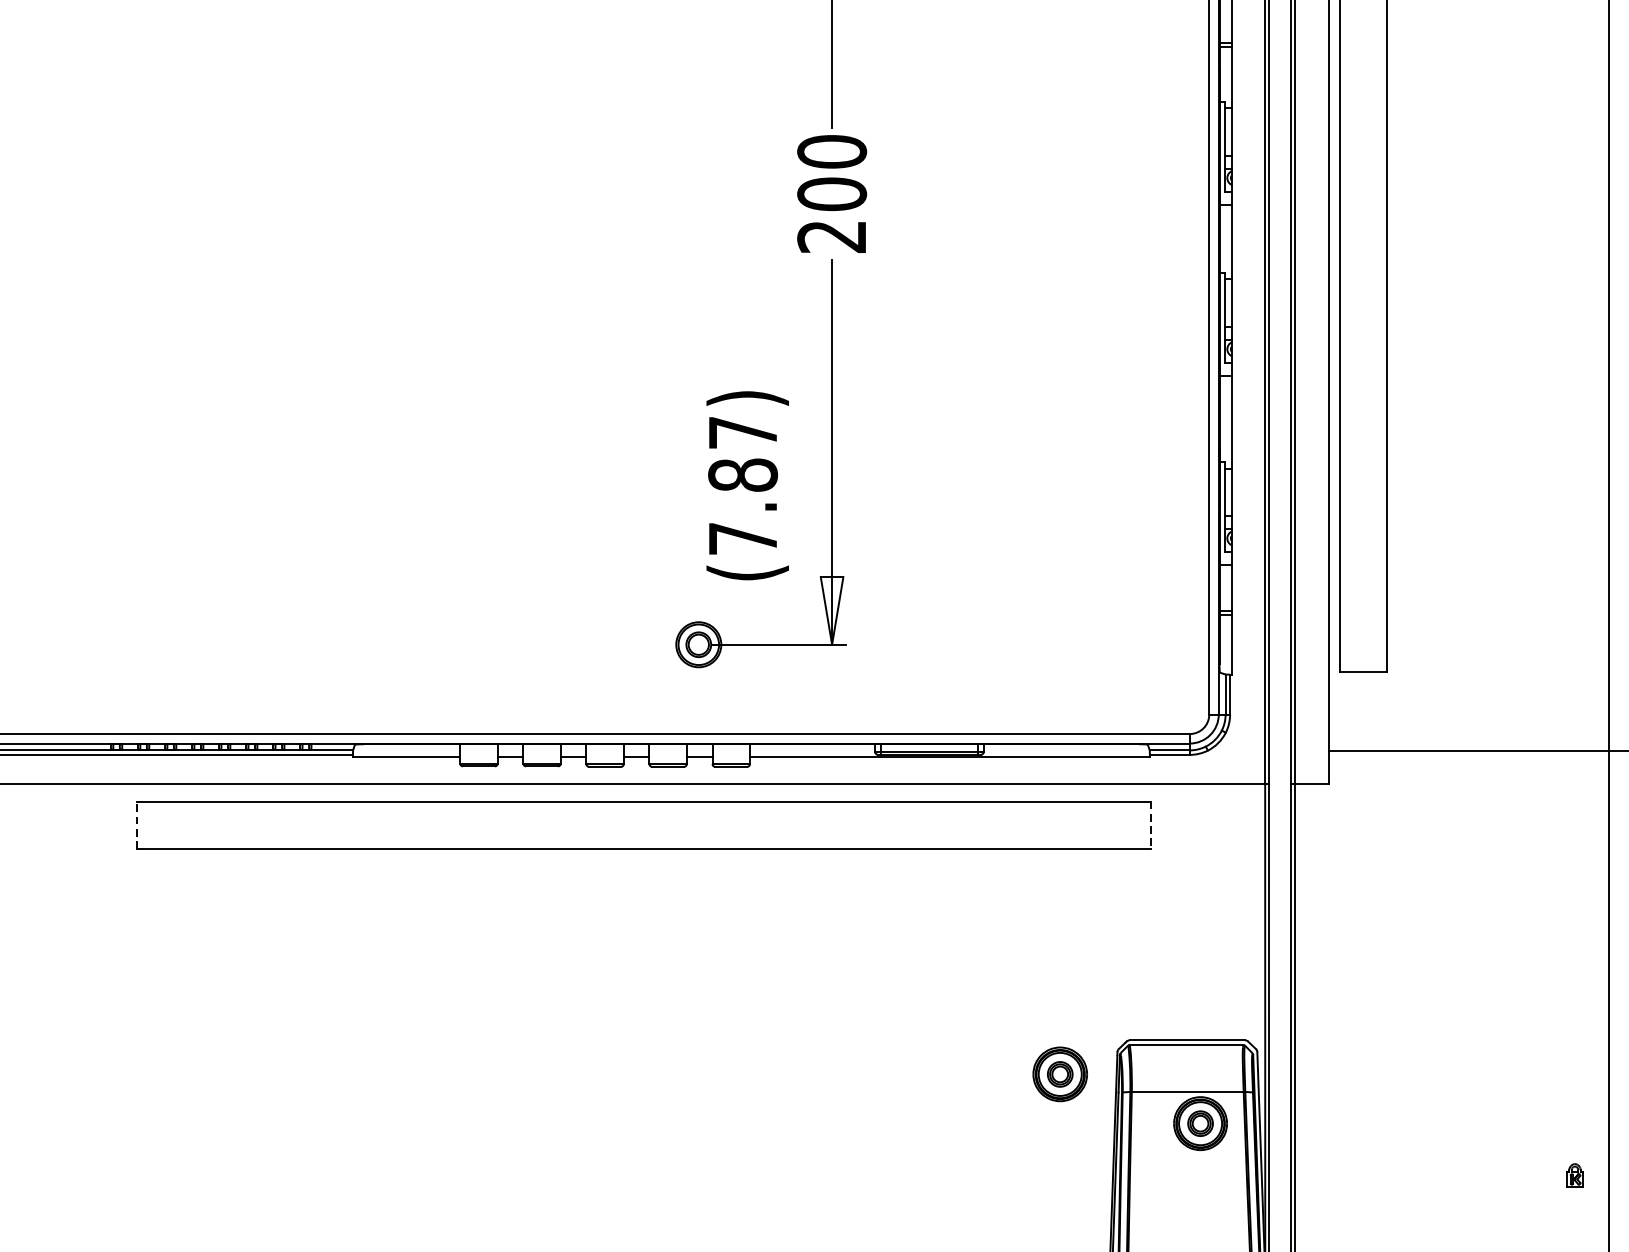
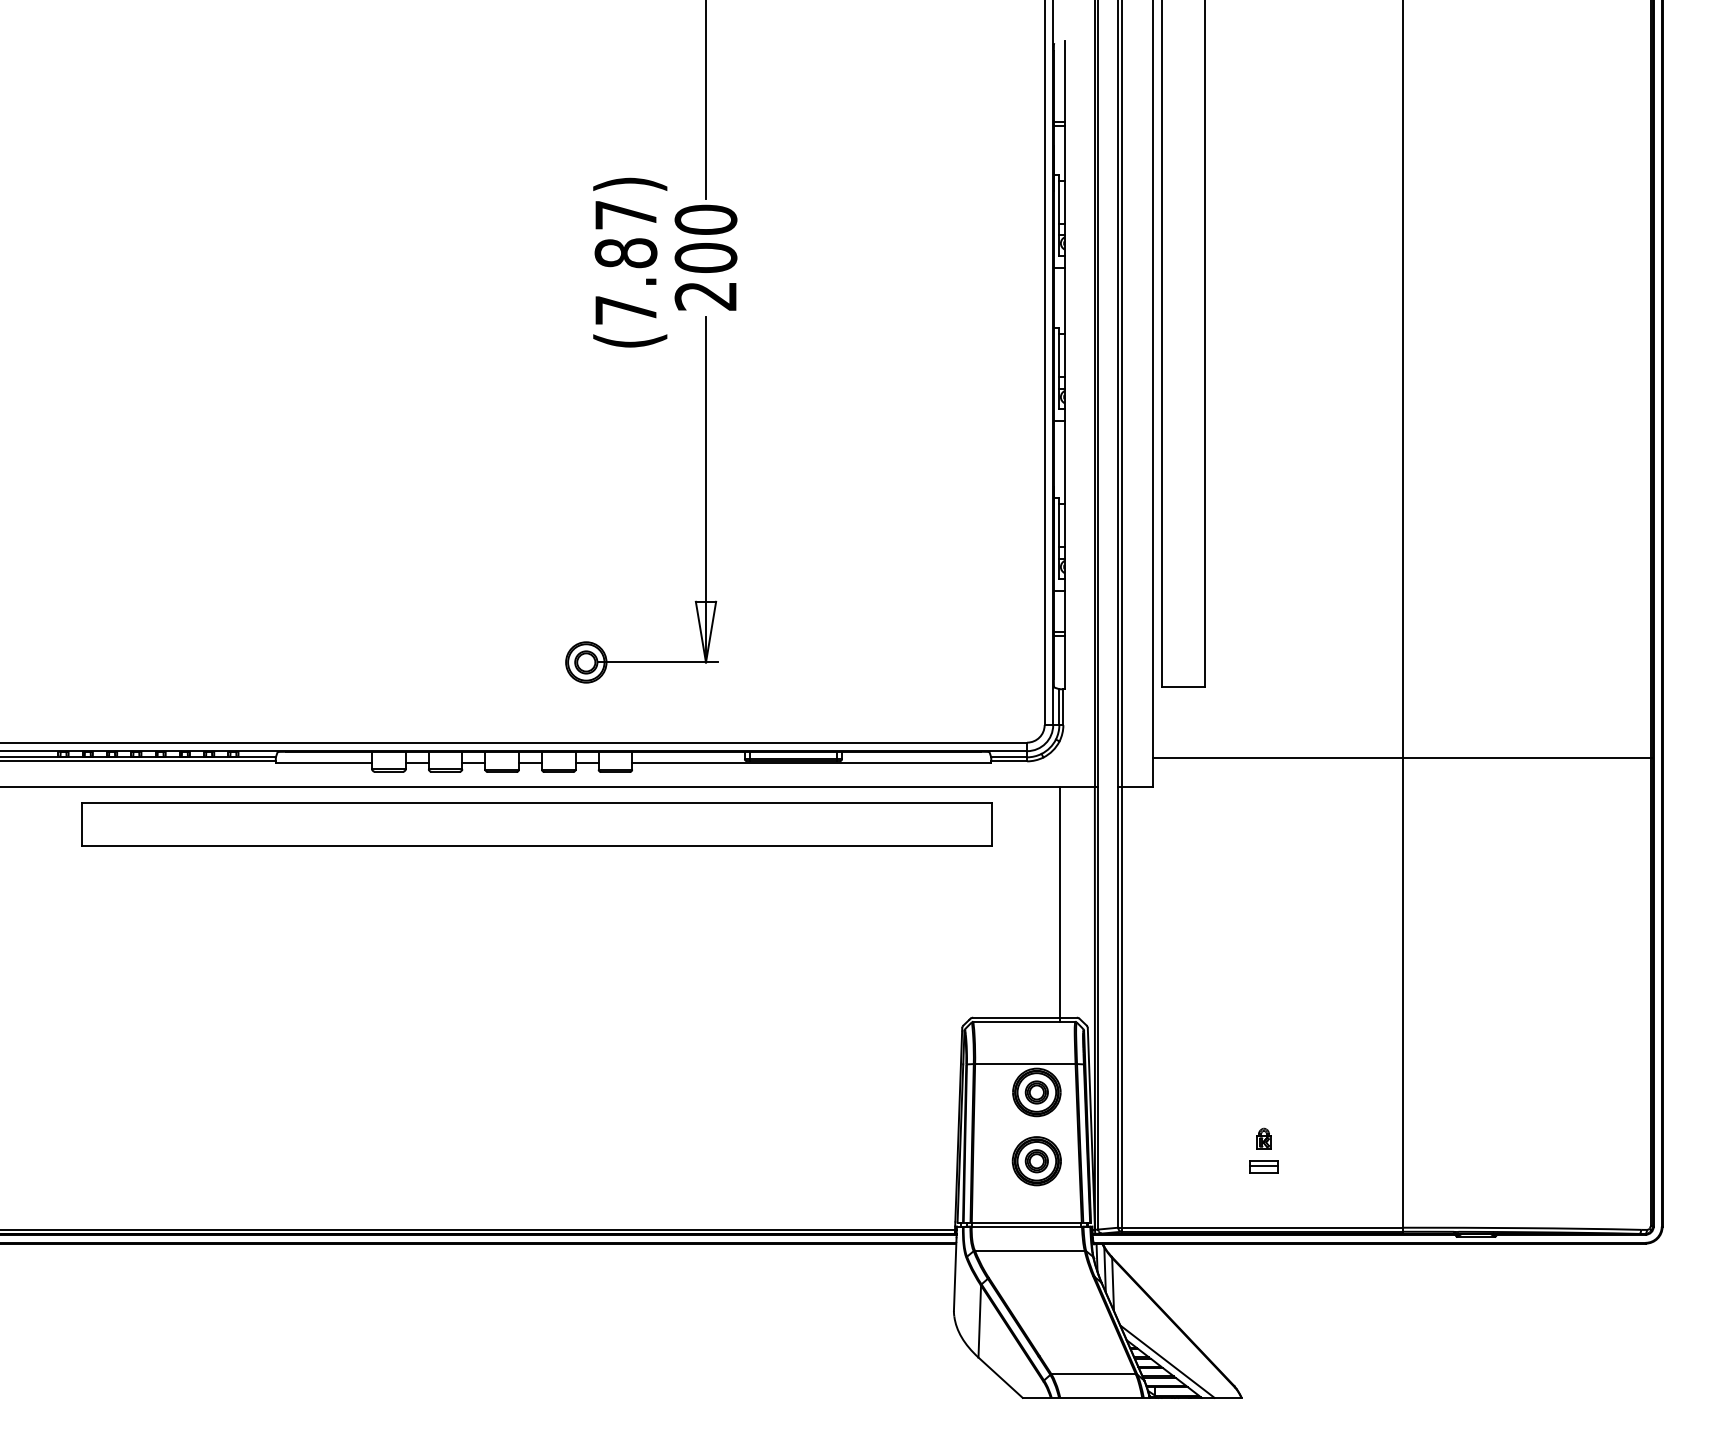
text: (748, 485) -> (630, 262), moved
line: (137, 825) -> (82, 824), dashed -> solid
line: (1151, 826) -> (992, 825), dashed -> solid
line: (1225, 914) -> (1059, 904), added
part: (1059, 1074) -> (1036, 1161), moved
part: (1574, 1174) -> (1263, 1138), moved
part: (1452, 1206) -> (1263, 1166), added

